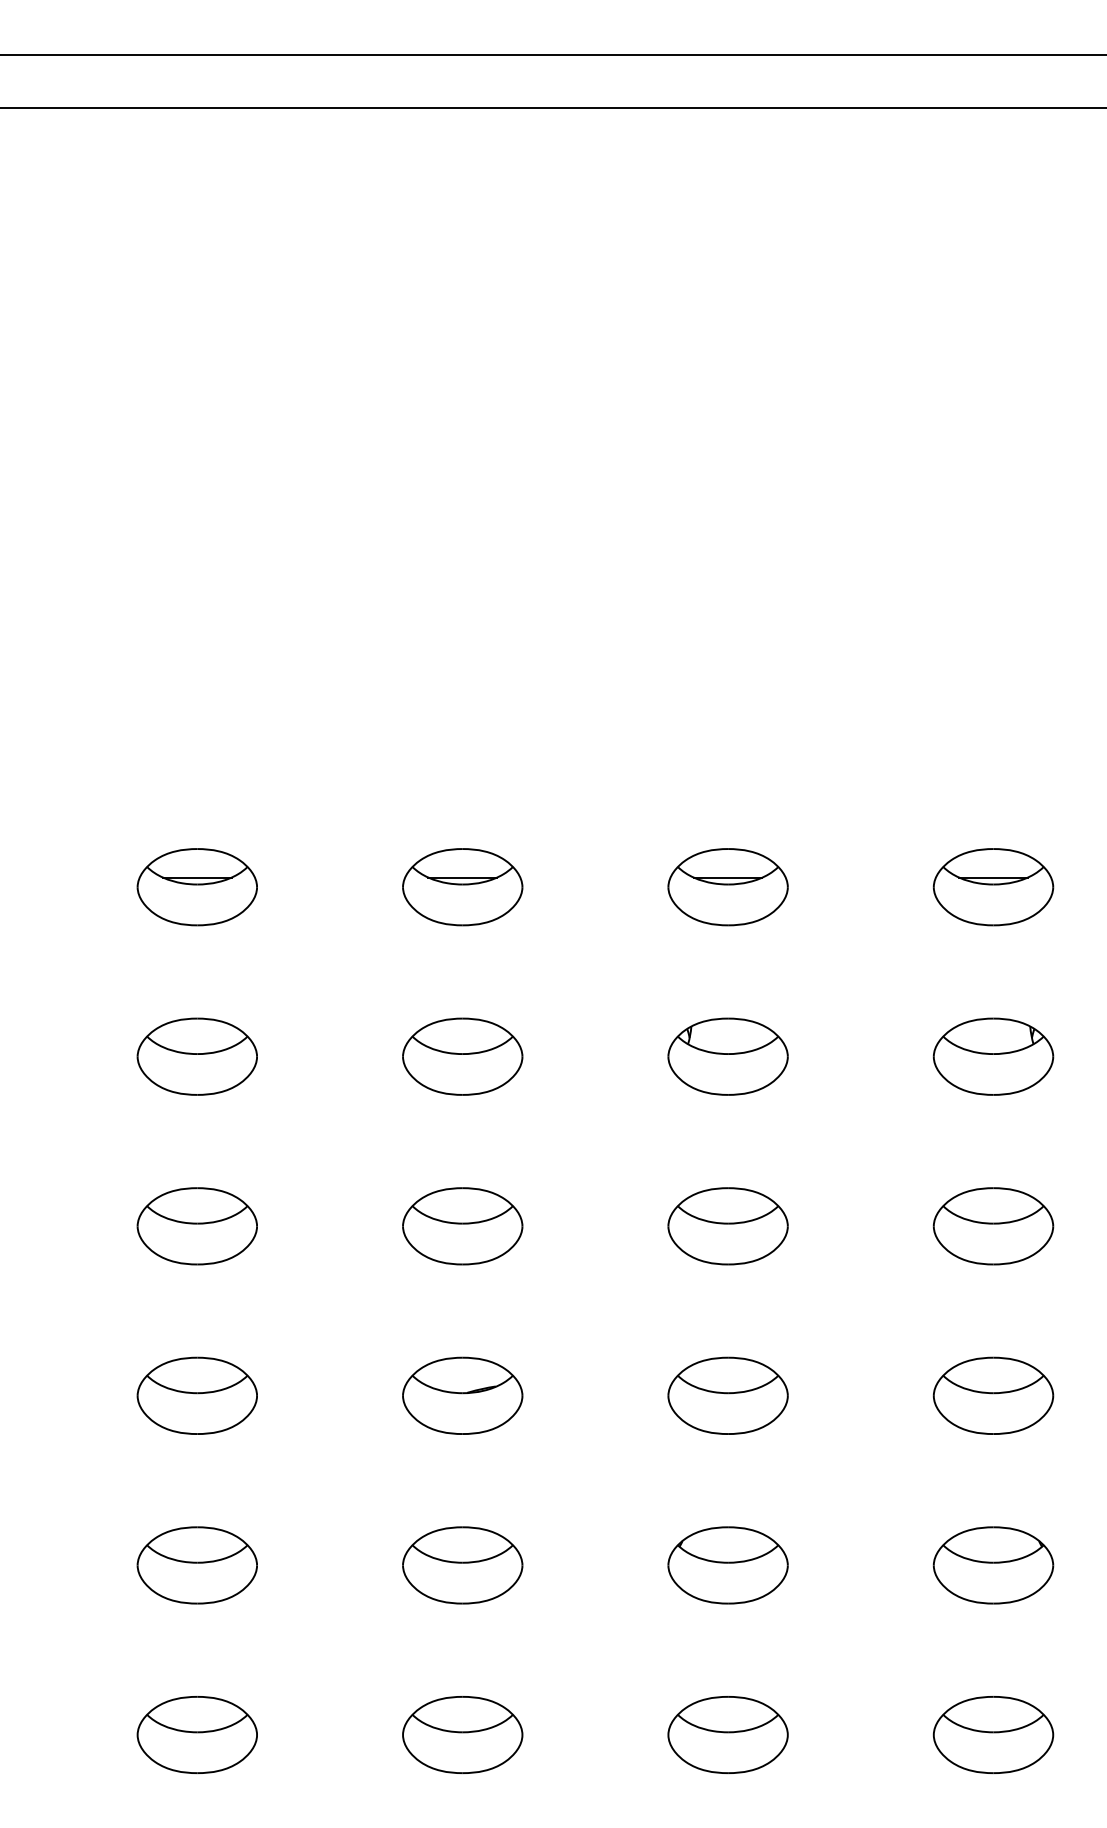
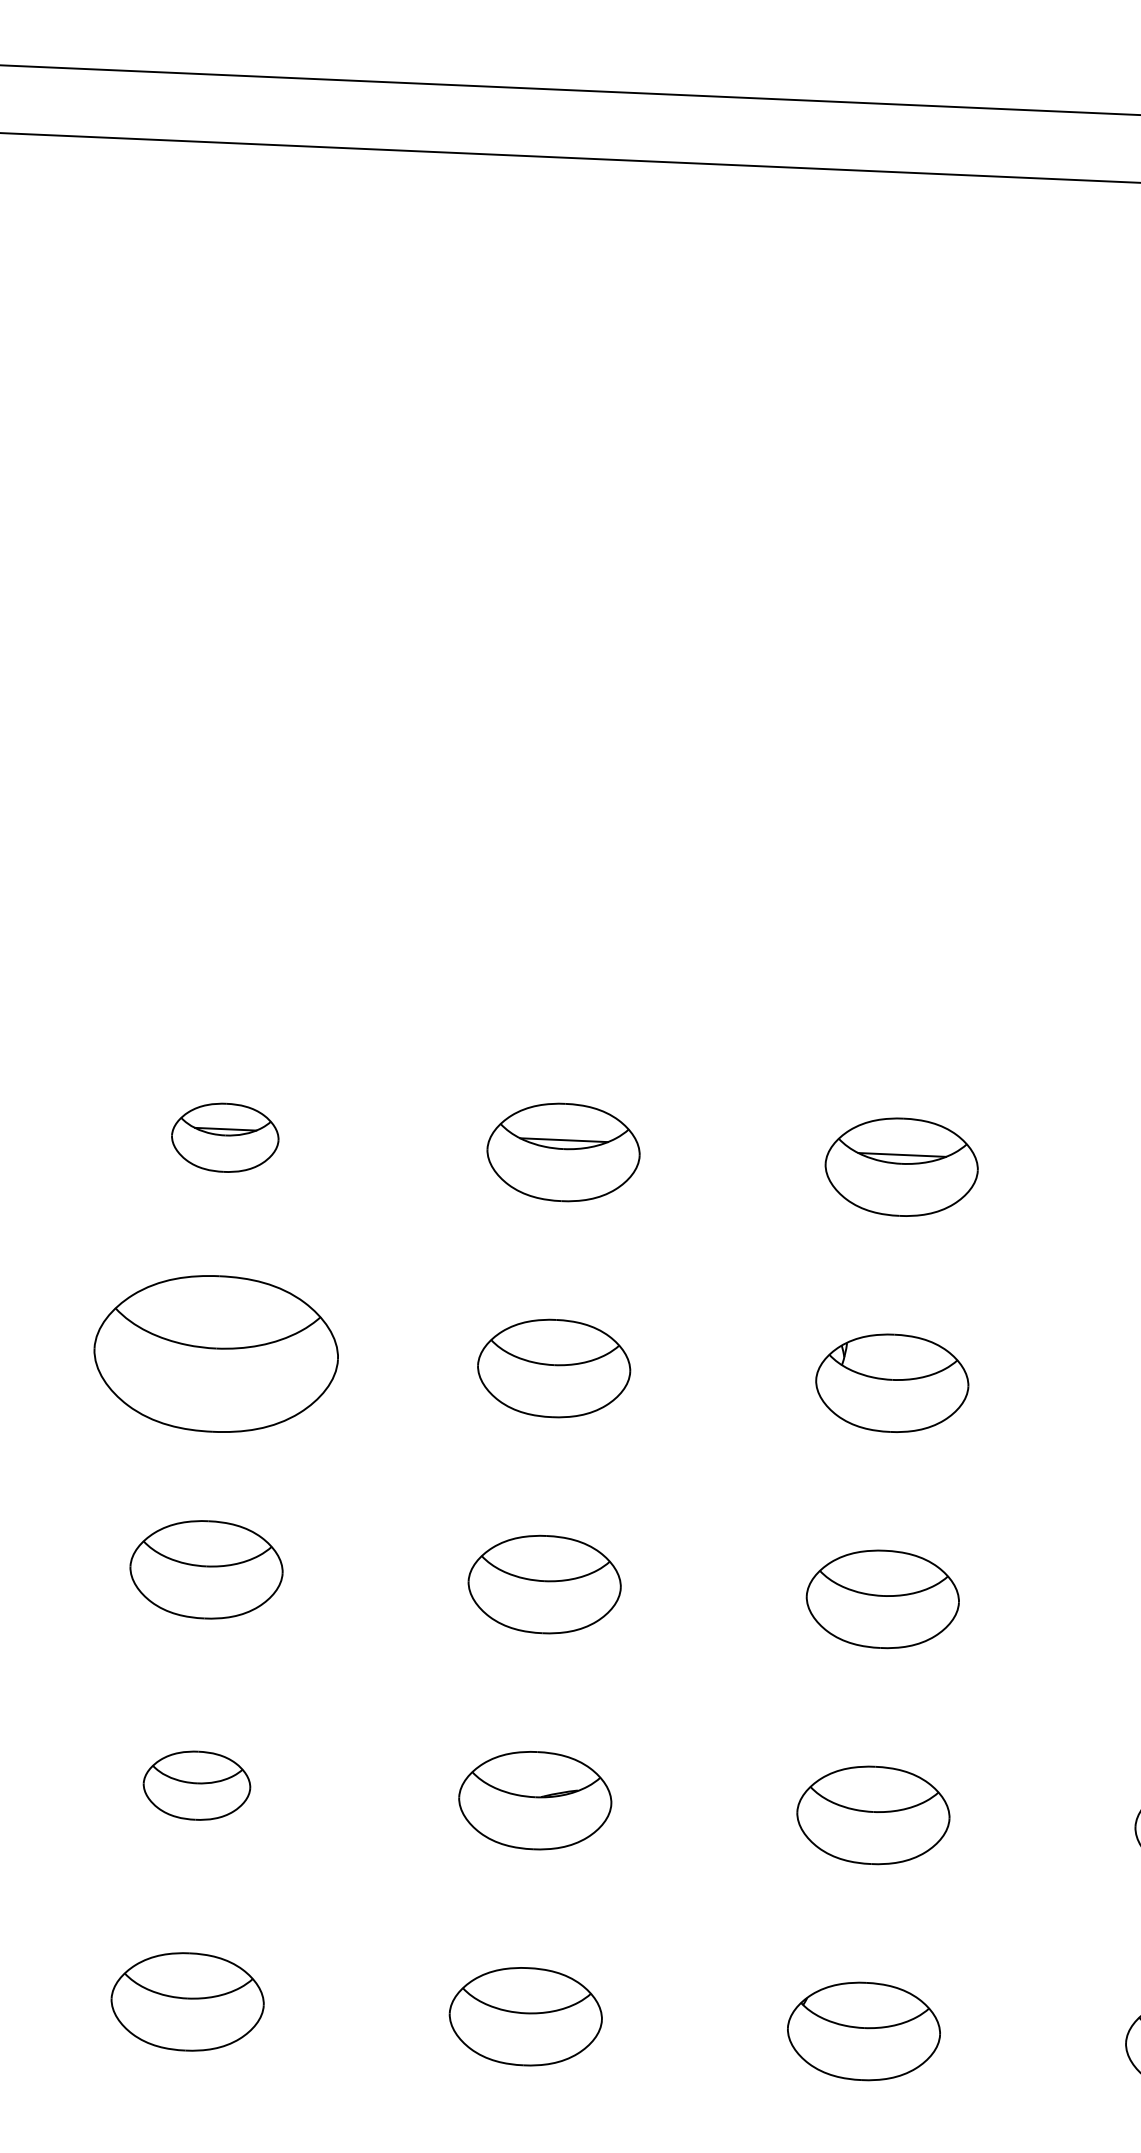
part: (196, 887) -> (224, 1138), size x0.7
part: (196, 1056) -> (214, 1353), size x1.6
part: (196, 1395) -> (196, 1785), size x0.7

